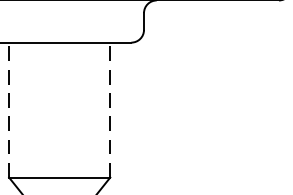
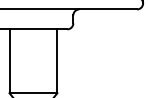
line: (9, 110) -> (9, 61), dashed -> solid
line: (110, 110) -> (57, 61), dashed -> solid

